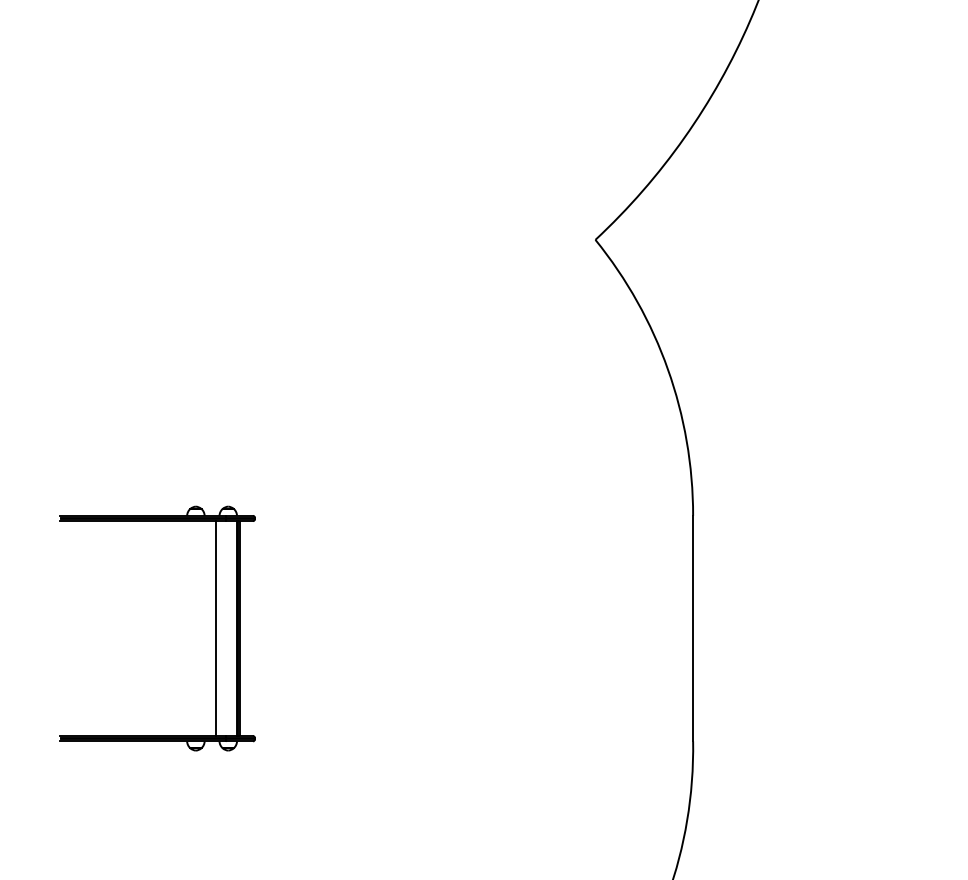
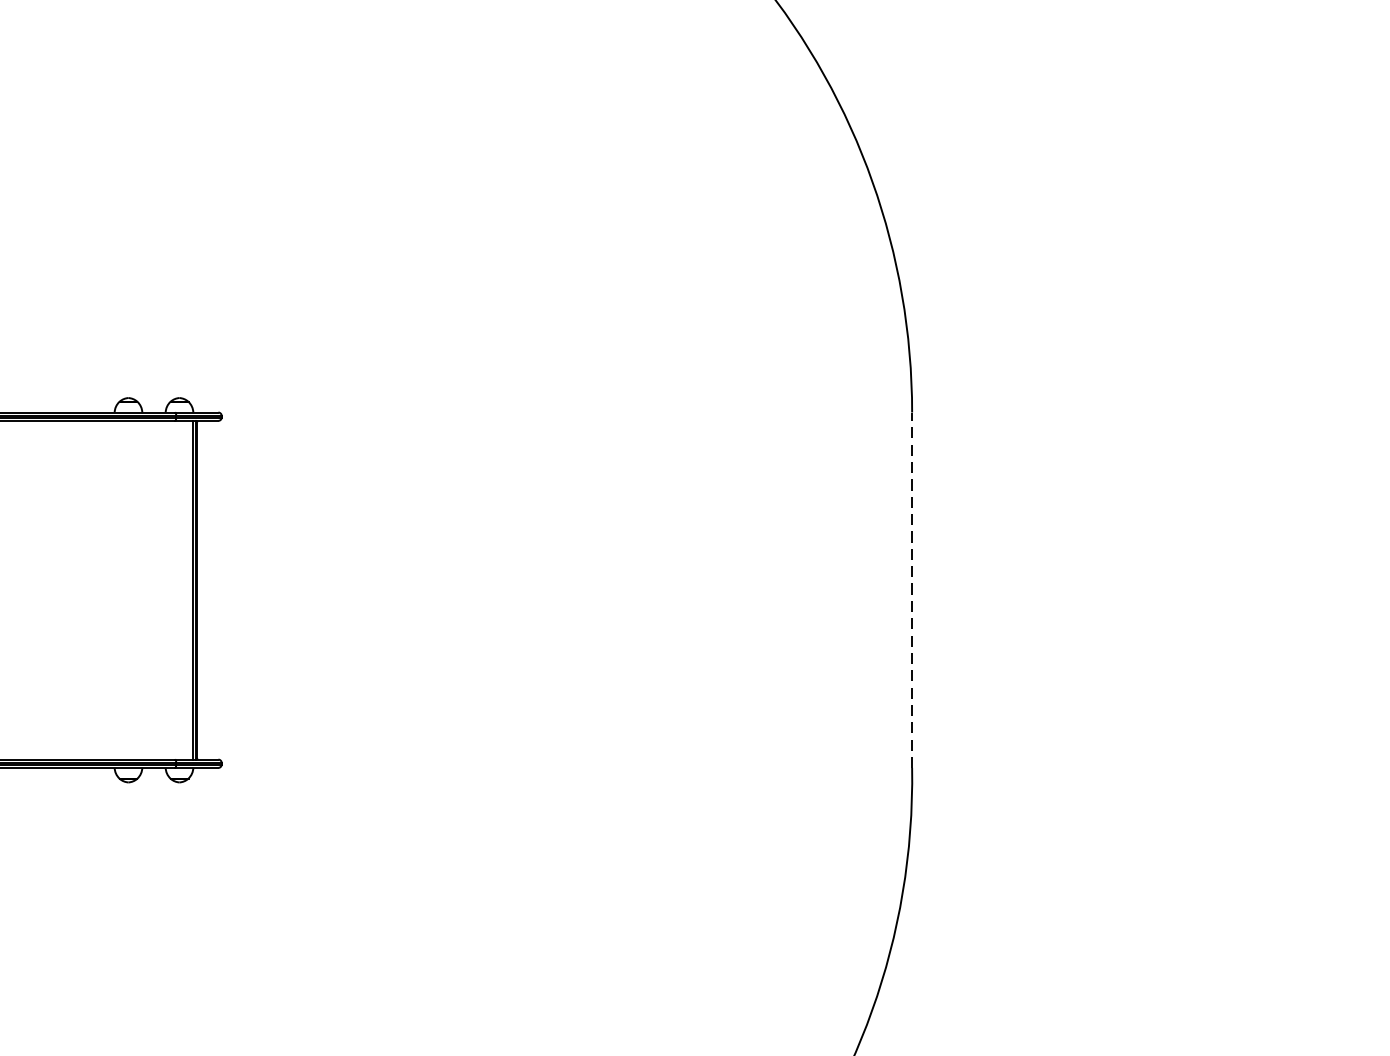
line: (216, 628) -> (160, 590), removed
line: (693, 628) -> (912, 590), solid -> dashed

